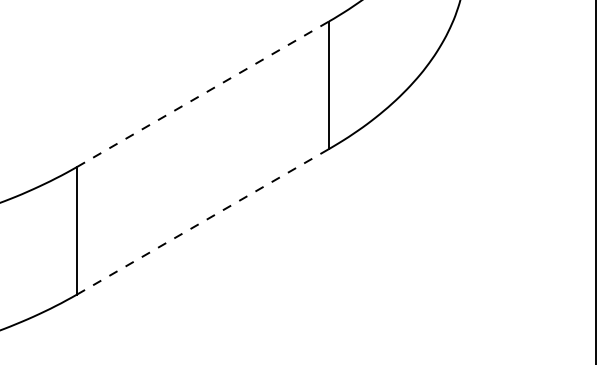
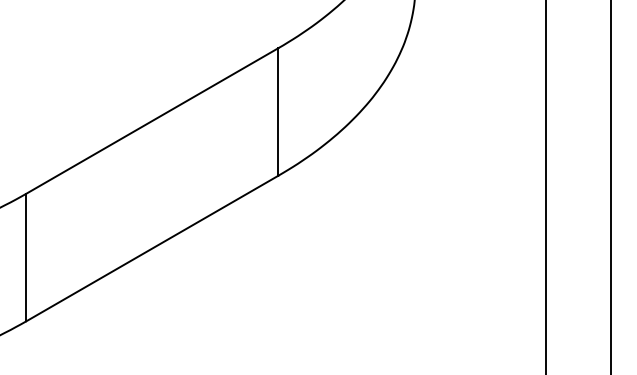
line: (203, 94) -> (152, 121), dashed -> solid
line: (203, 221) -> (152, 248), dashed -> solid

